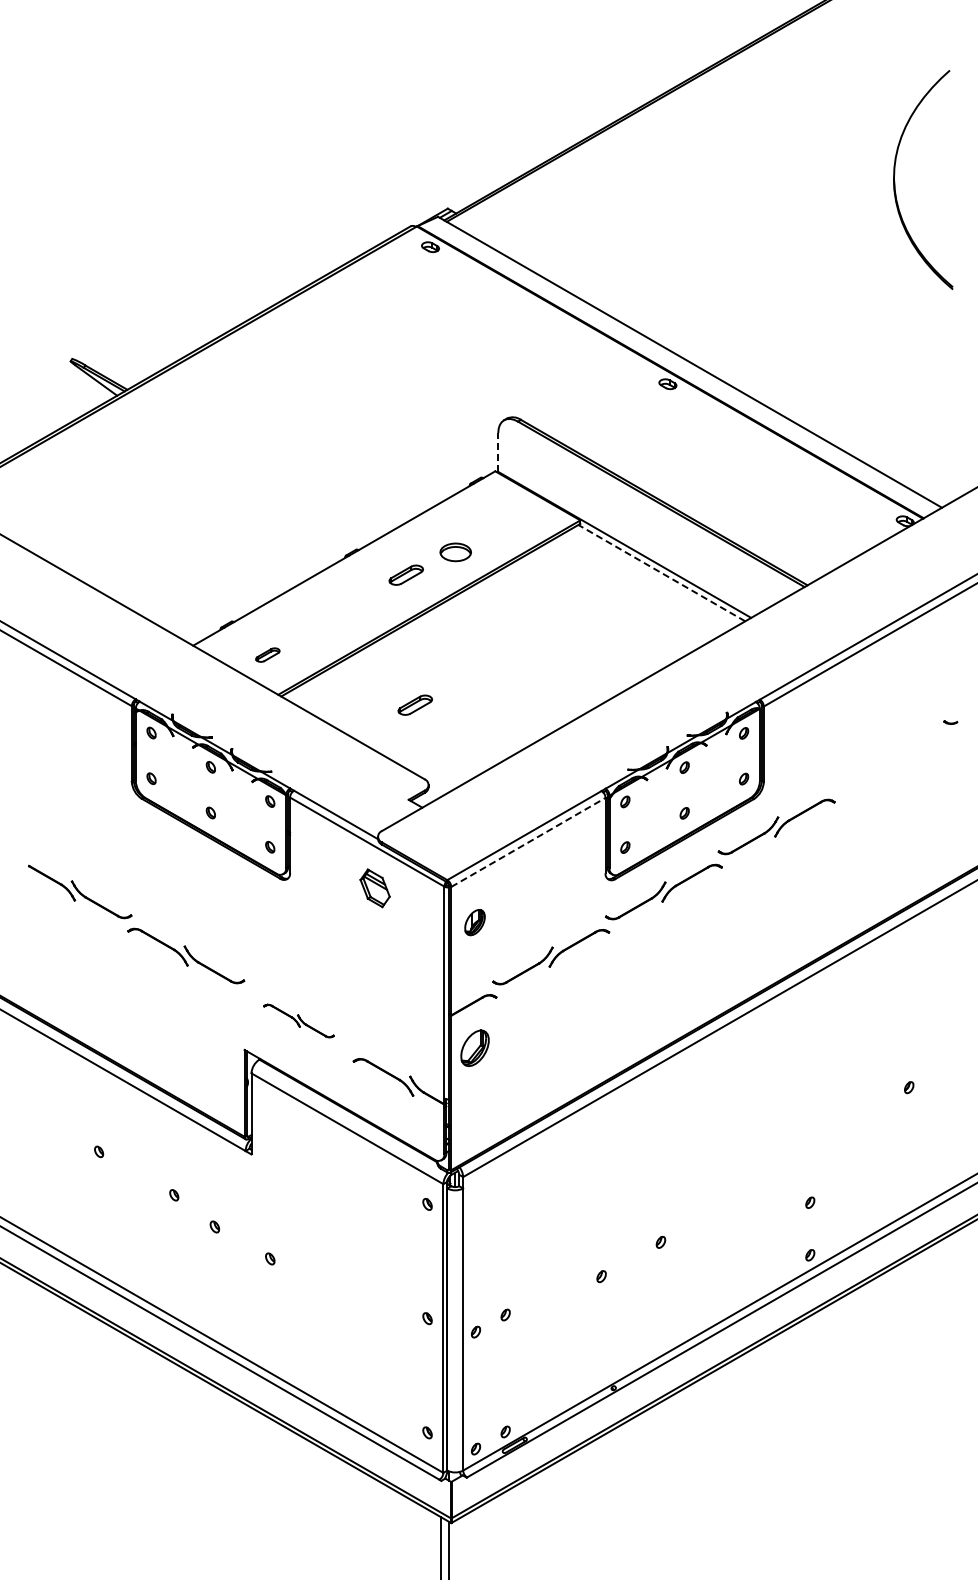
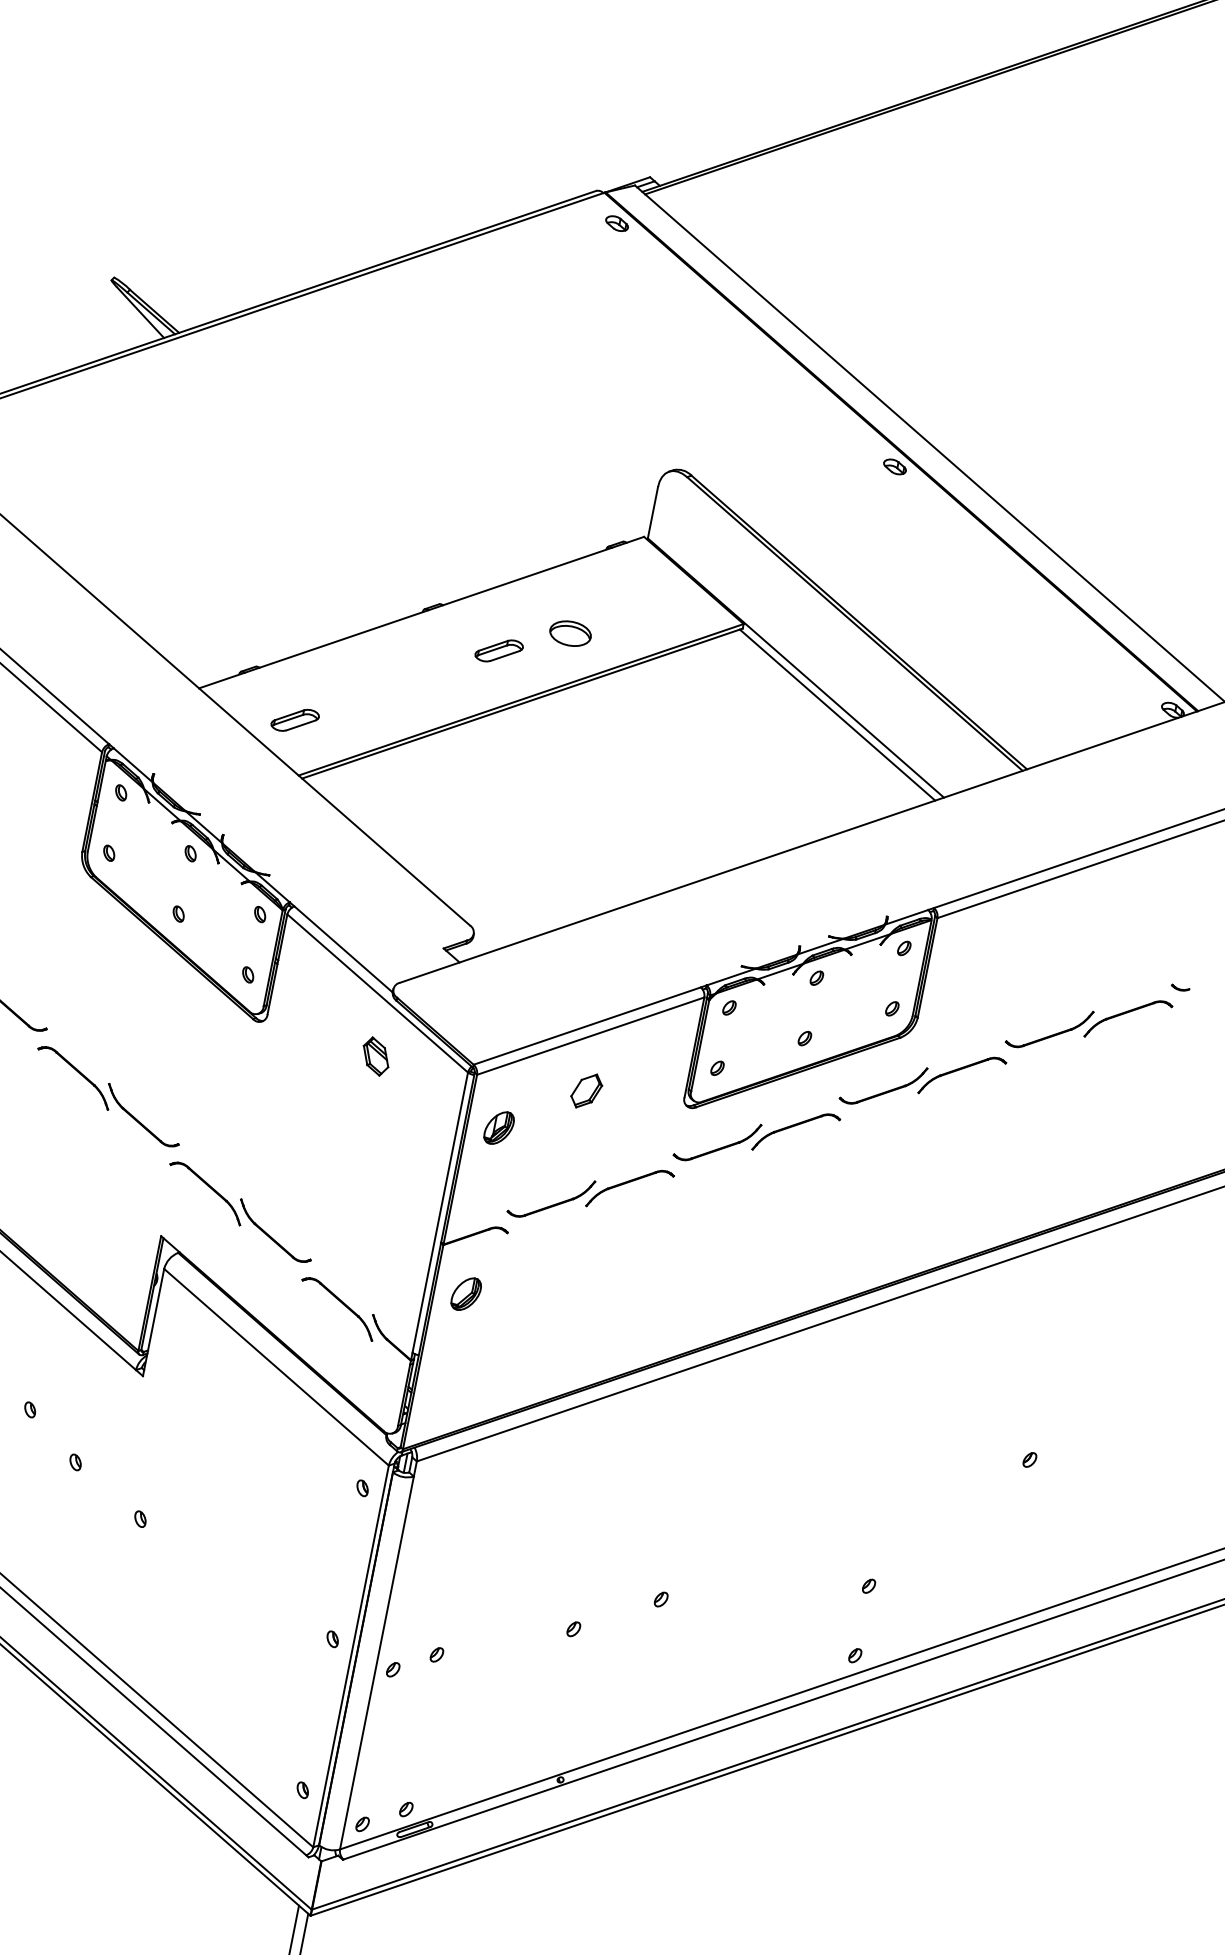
line: (498, 451) -> (653, 511), dashed -> solid
line: (661, 572) -> (837, 714), dashed -> solid
part: (267, 654) -> (294, 719), size x1.43
part: (415, 704) -> (477, 824), removed
part: (889, 761) -> (1089, 1023), added
line: (528, 842) -> (590, 1036), dashed -> solid
part: (533, 882) -> (586, 1090), added
part: (374, 887) -> (375, 1055), size x0.71
part: (298, 1020) -> (240, 1211), size x1.67
part: (474, 1047) -> (465, 1293), size x0.71

